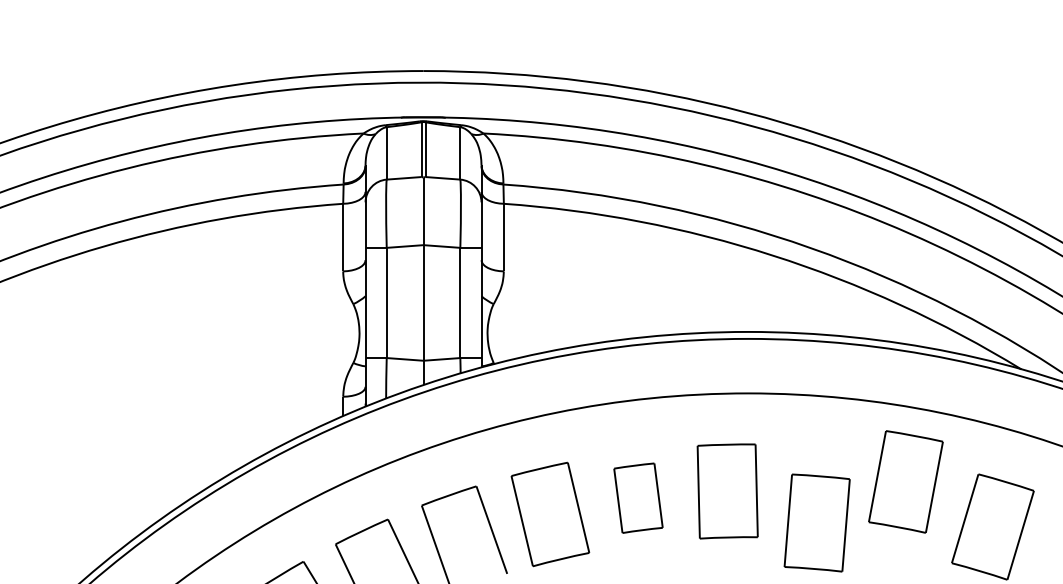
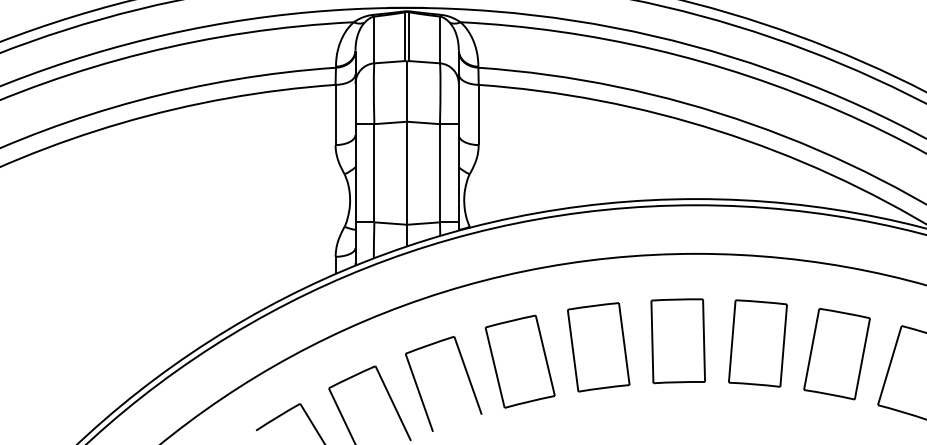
part: (905, 481) -> (836, 353), moved
part: (638, 497) -> (598, 346), size x1.43
part: (816, 522) -> (757, 343), moved

